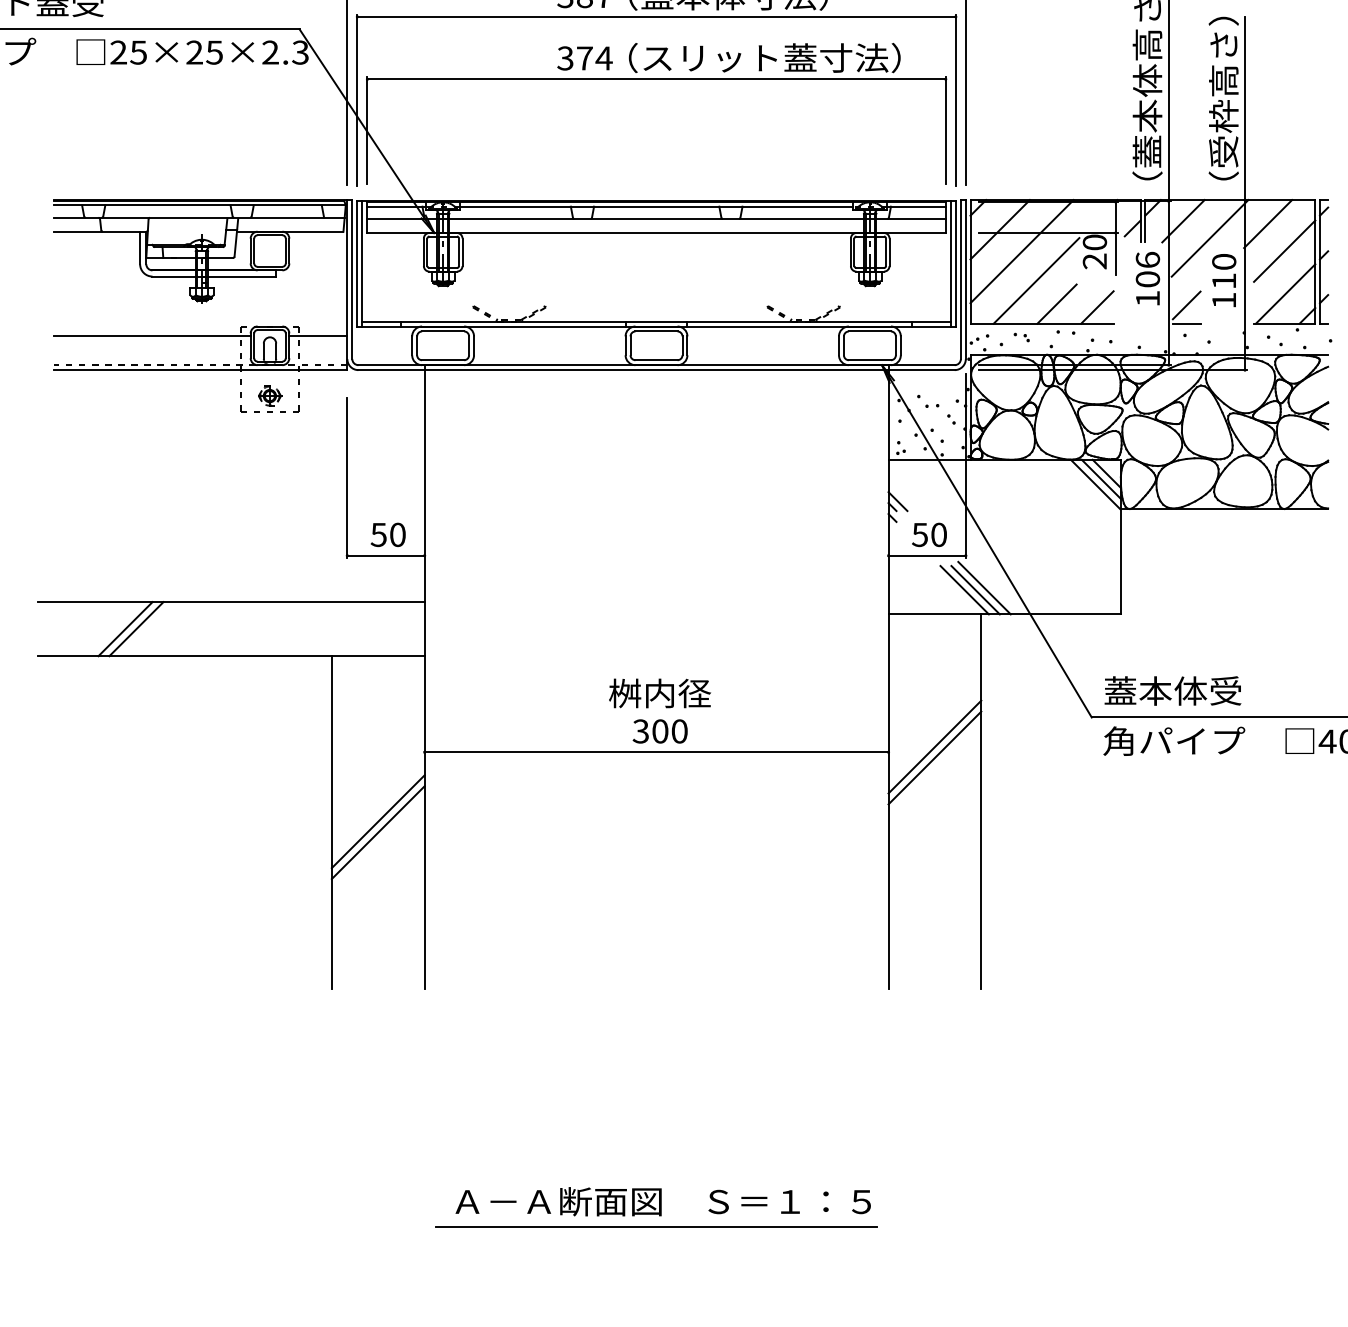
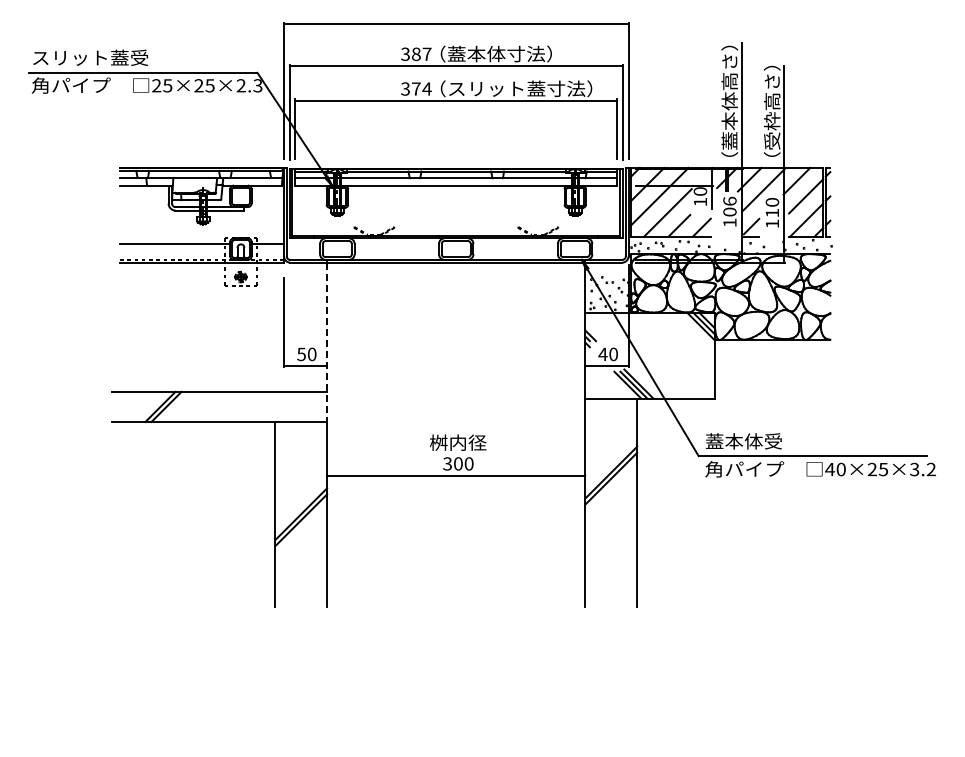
text: (1093, 260) -> (699, 201), 20 -> 10
line: (425, 513) -> (327, 342), solid -> dashed
text: (919, 535) -> (602, 354), 50 -> 40
part: (655, 1206) -> (455, 728), removed

